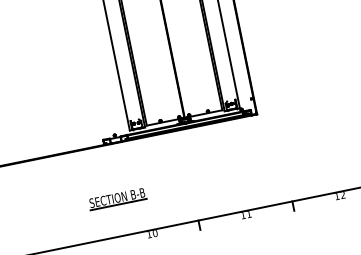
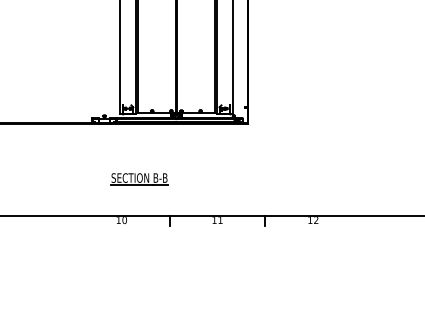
part: (117, 199) -> (139, 179), moved

